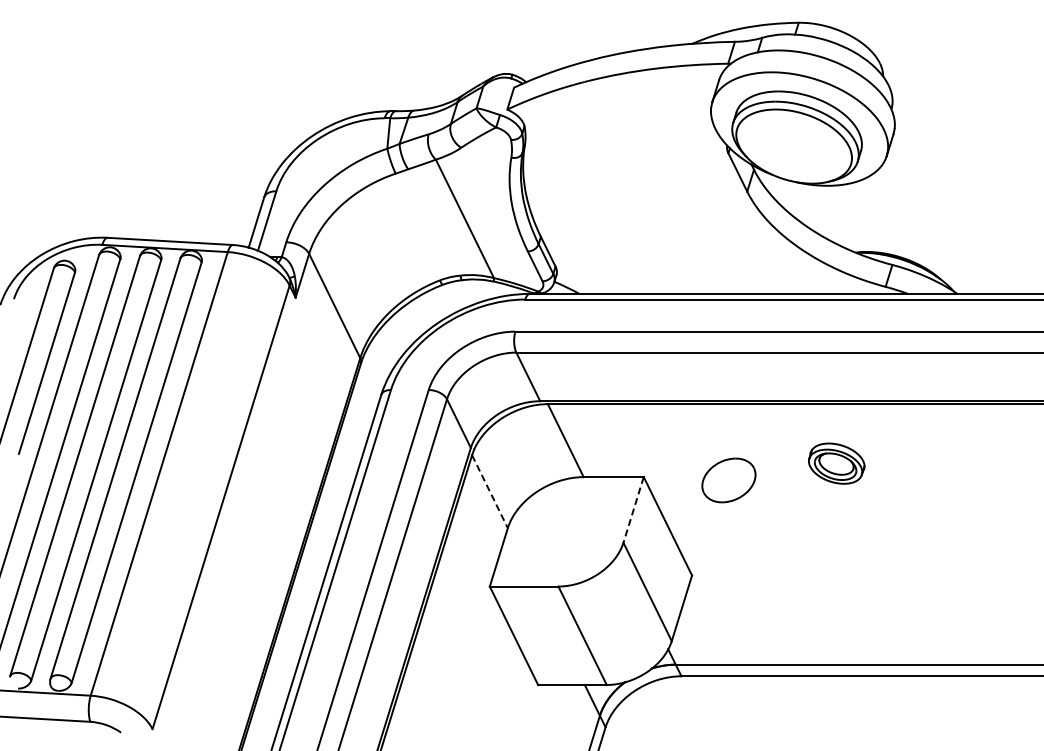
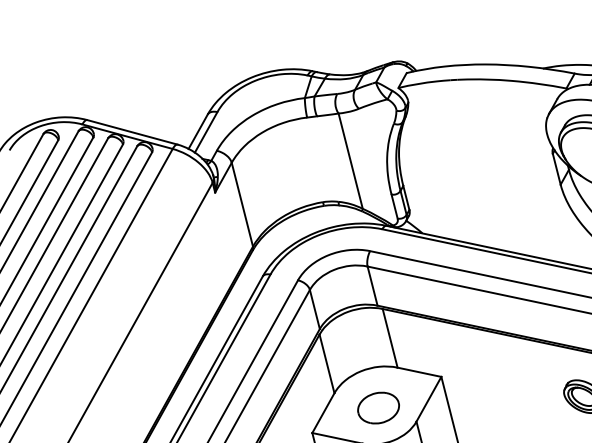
part: (728, 480) -> (378, 408), moved
line: (489, 491) -> (326, 363), dashed -> solid
line: (633, 510) -> (428, 399), dashed -> solid

